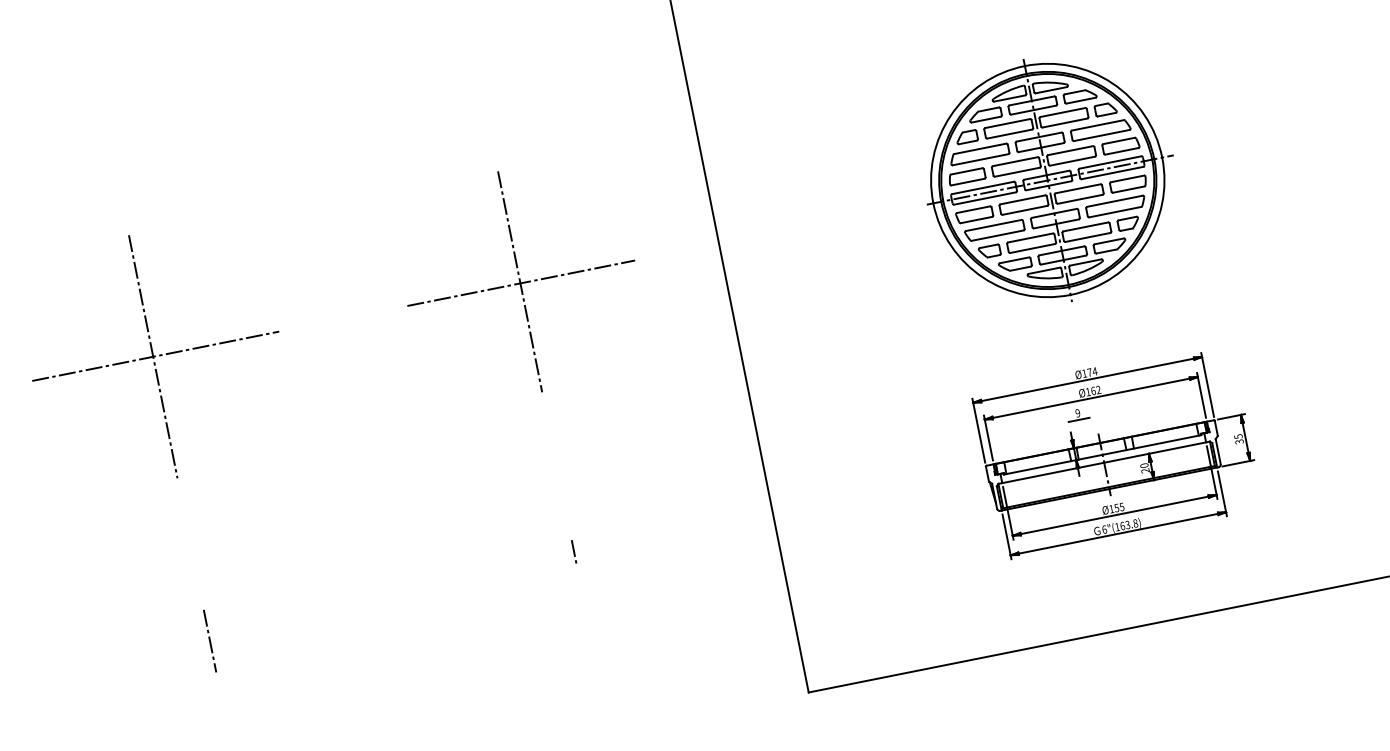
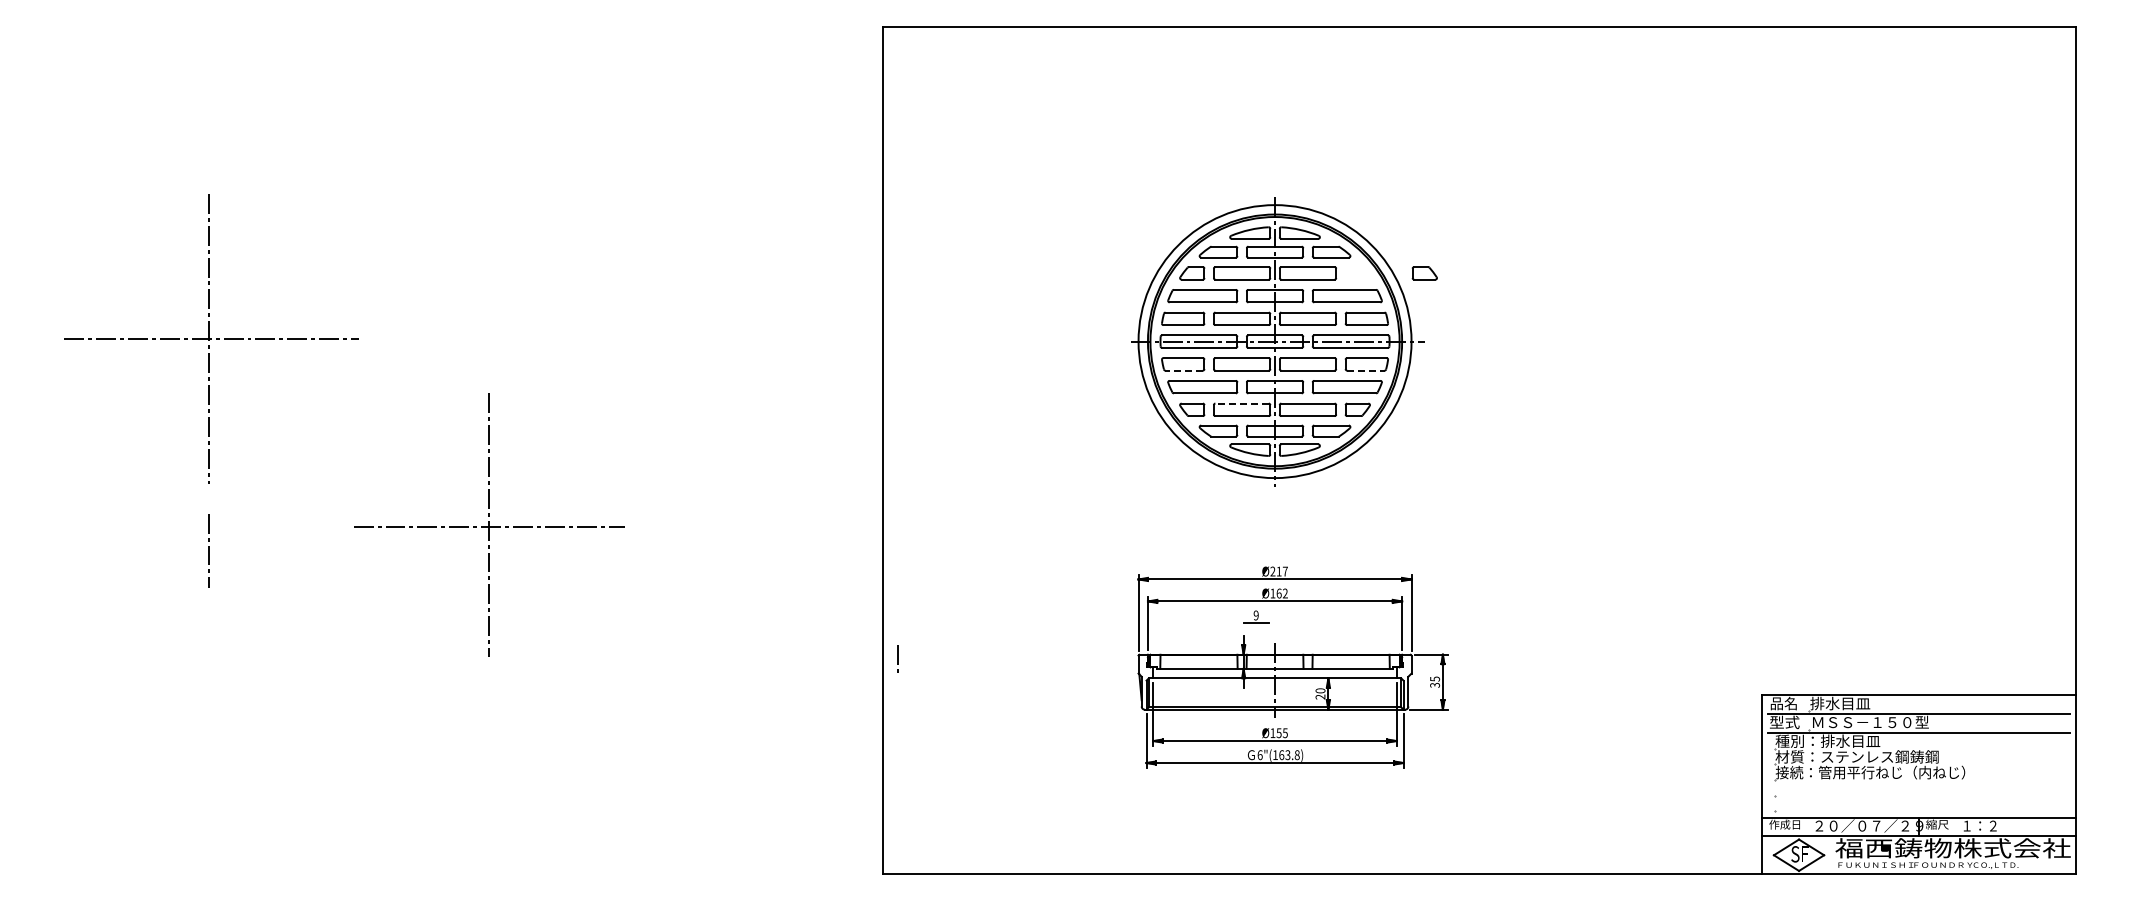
part: (1105, 109) -> (1424, 273), moved
line: (1128, 189) -> (1365, 370), solid -> dashed
line: (976, 219) -> (1184, 370), solid -> dashed
line: (1030, 237) -> (1242, 403), solid -> dashed
part: (520, 281) -> (489, 524), moved
text: (1090, 372) -> (1279, 571), Ø174 -> Ø217
line: (573, 551) -> (897, 658), moved
line: (209, 640) -> (208, 550), moved

